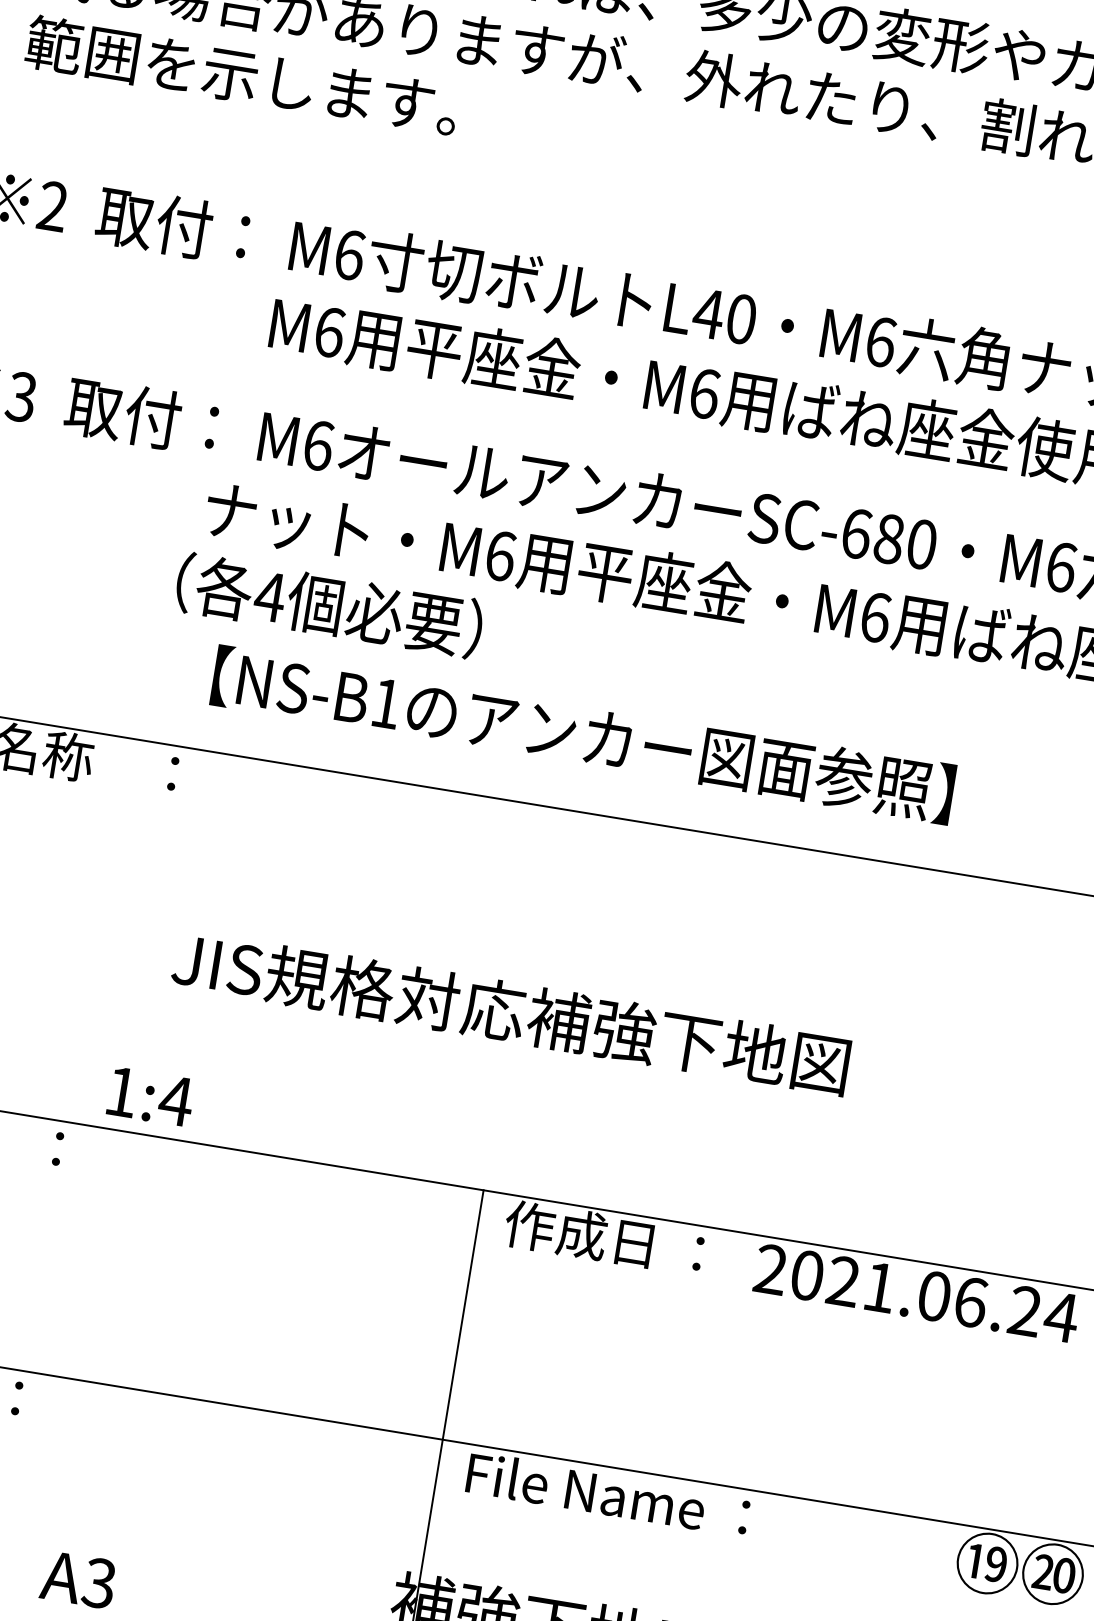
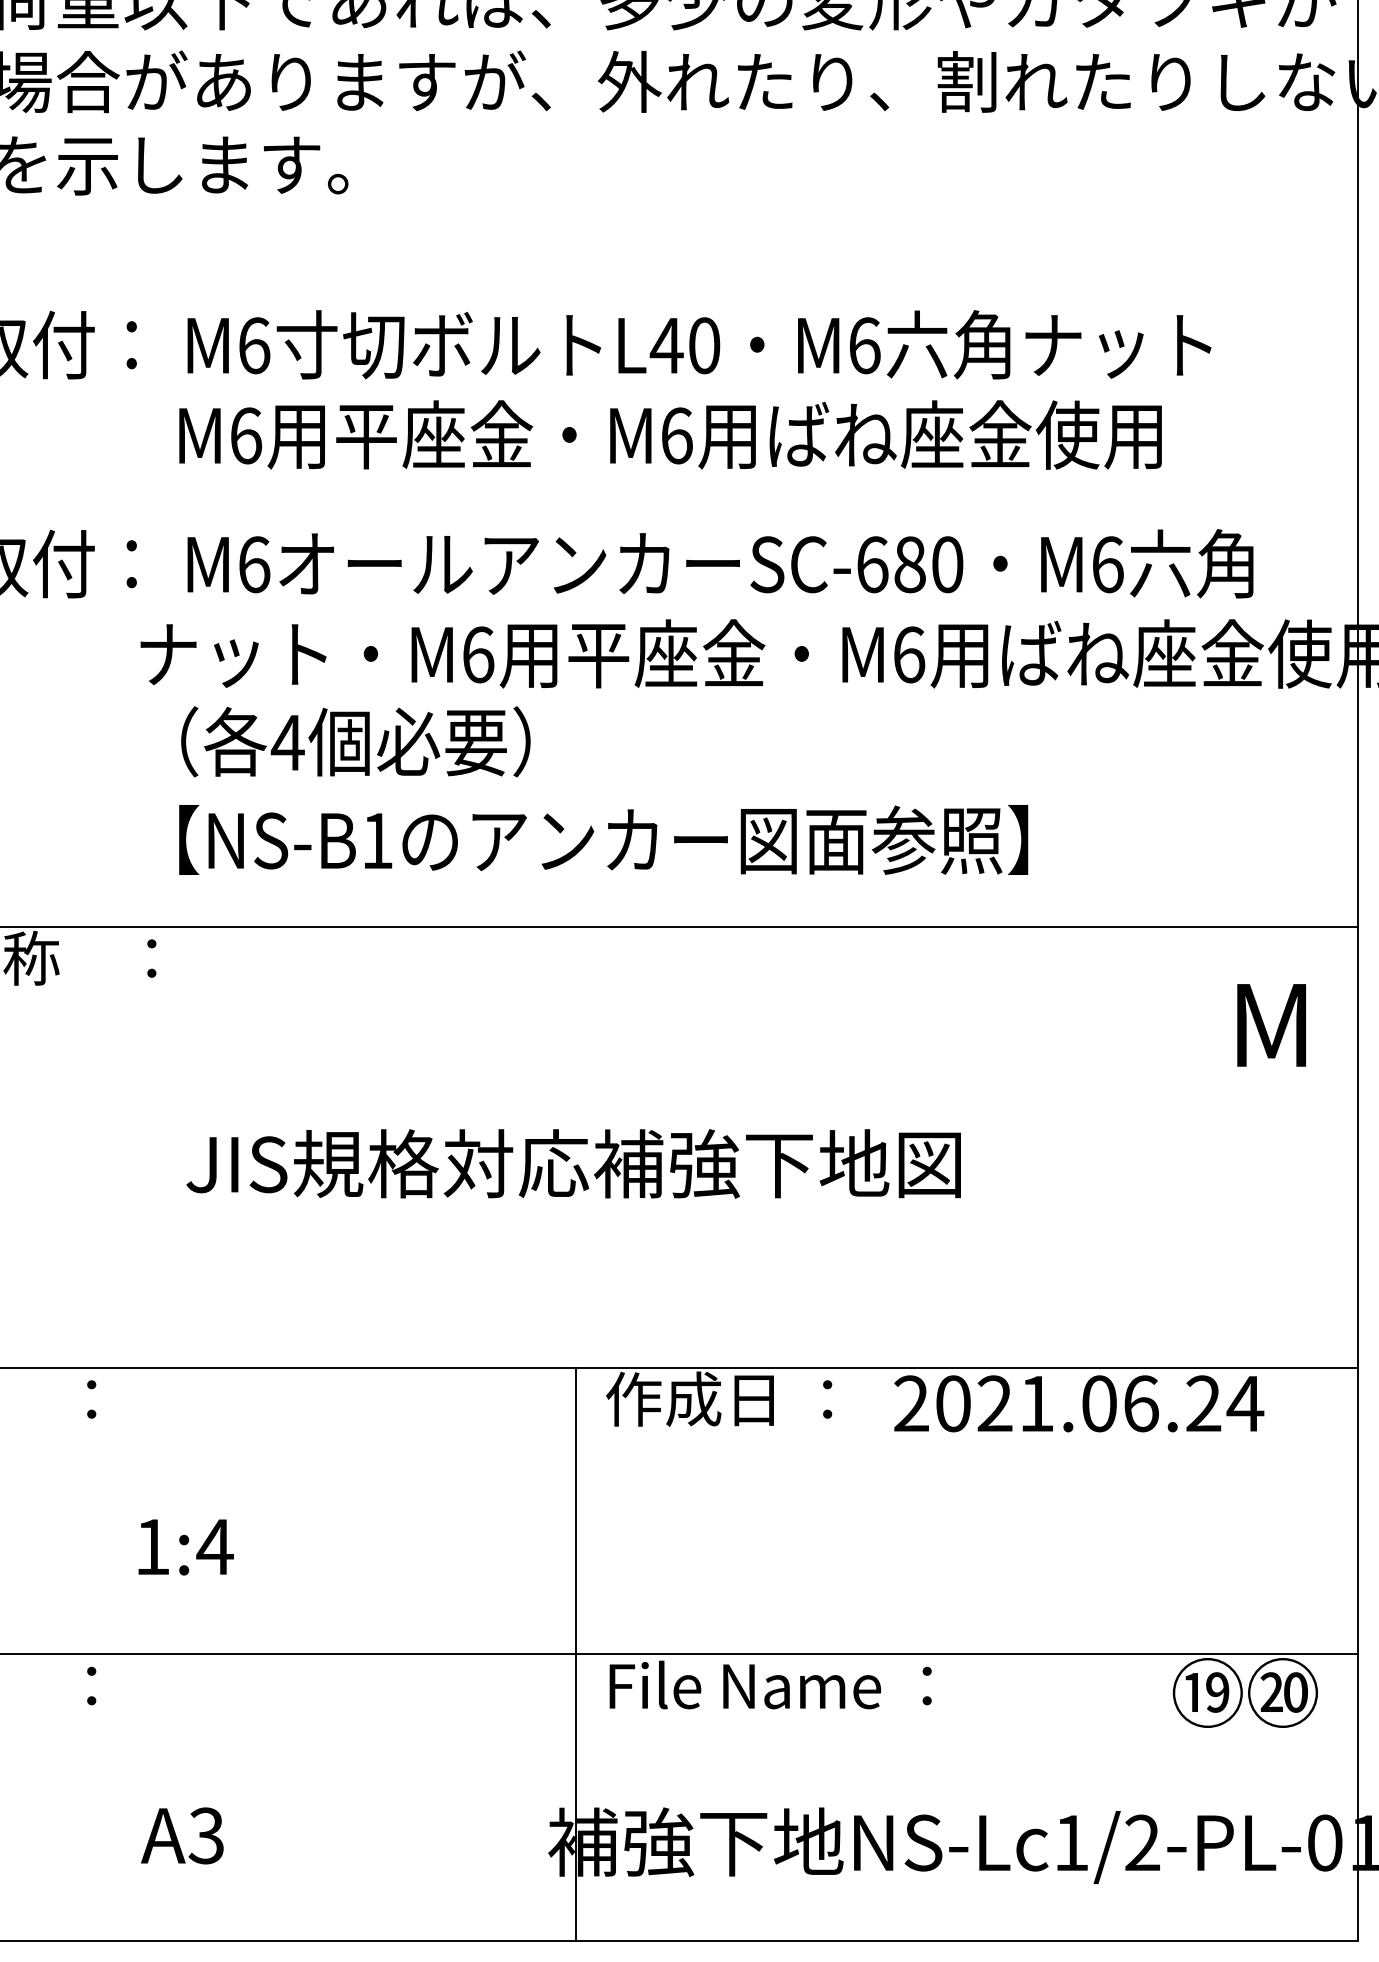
text: (329, 605) -> (355, 741), moved
text: (150, 1097) -> (185, 1547), moved
text: (78, 1579) -> (182, 1835), moved

